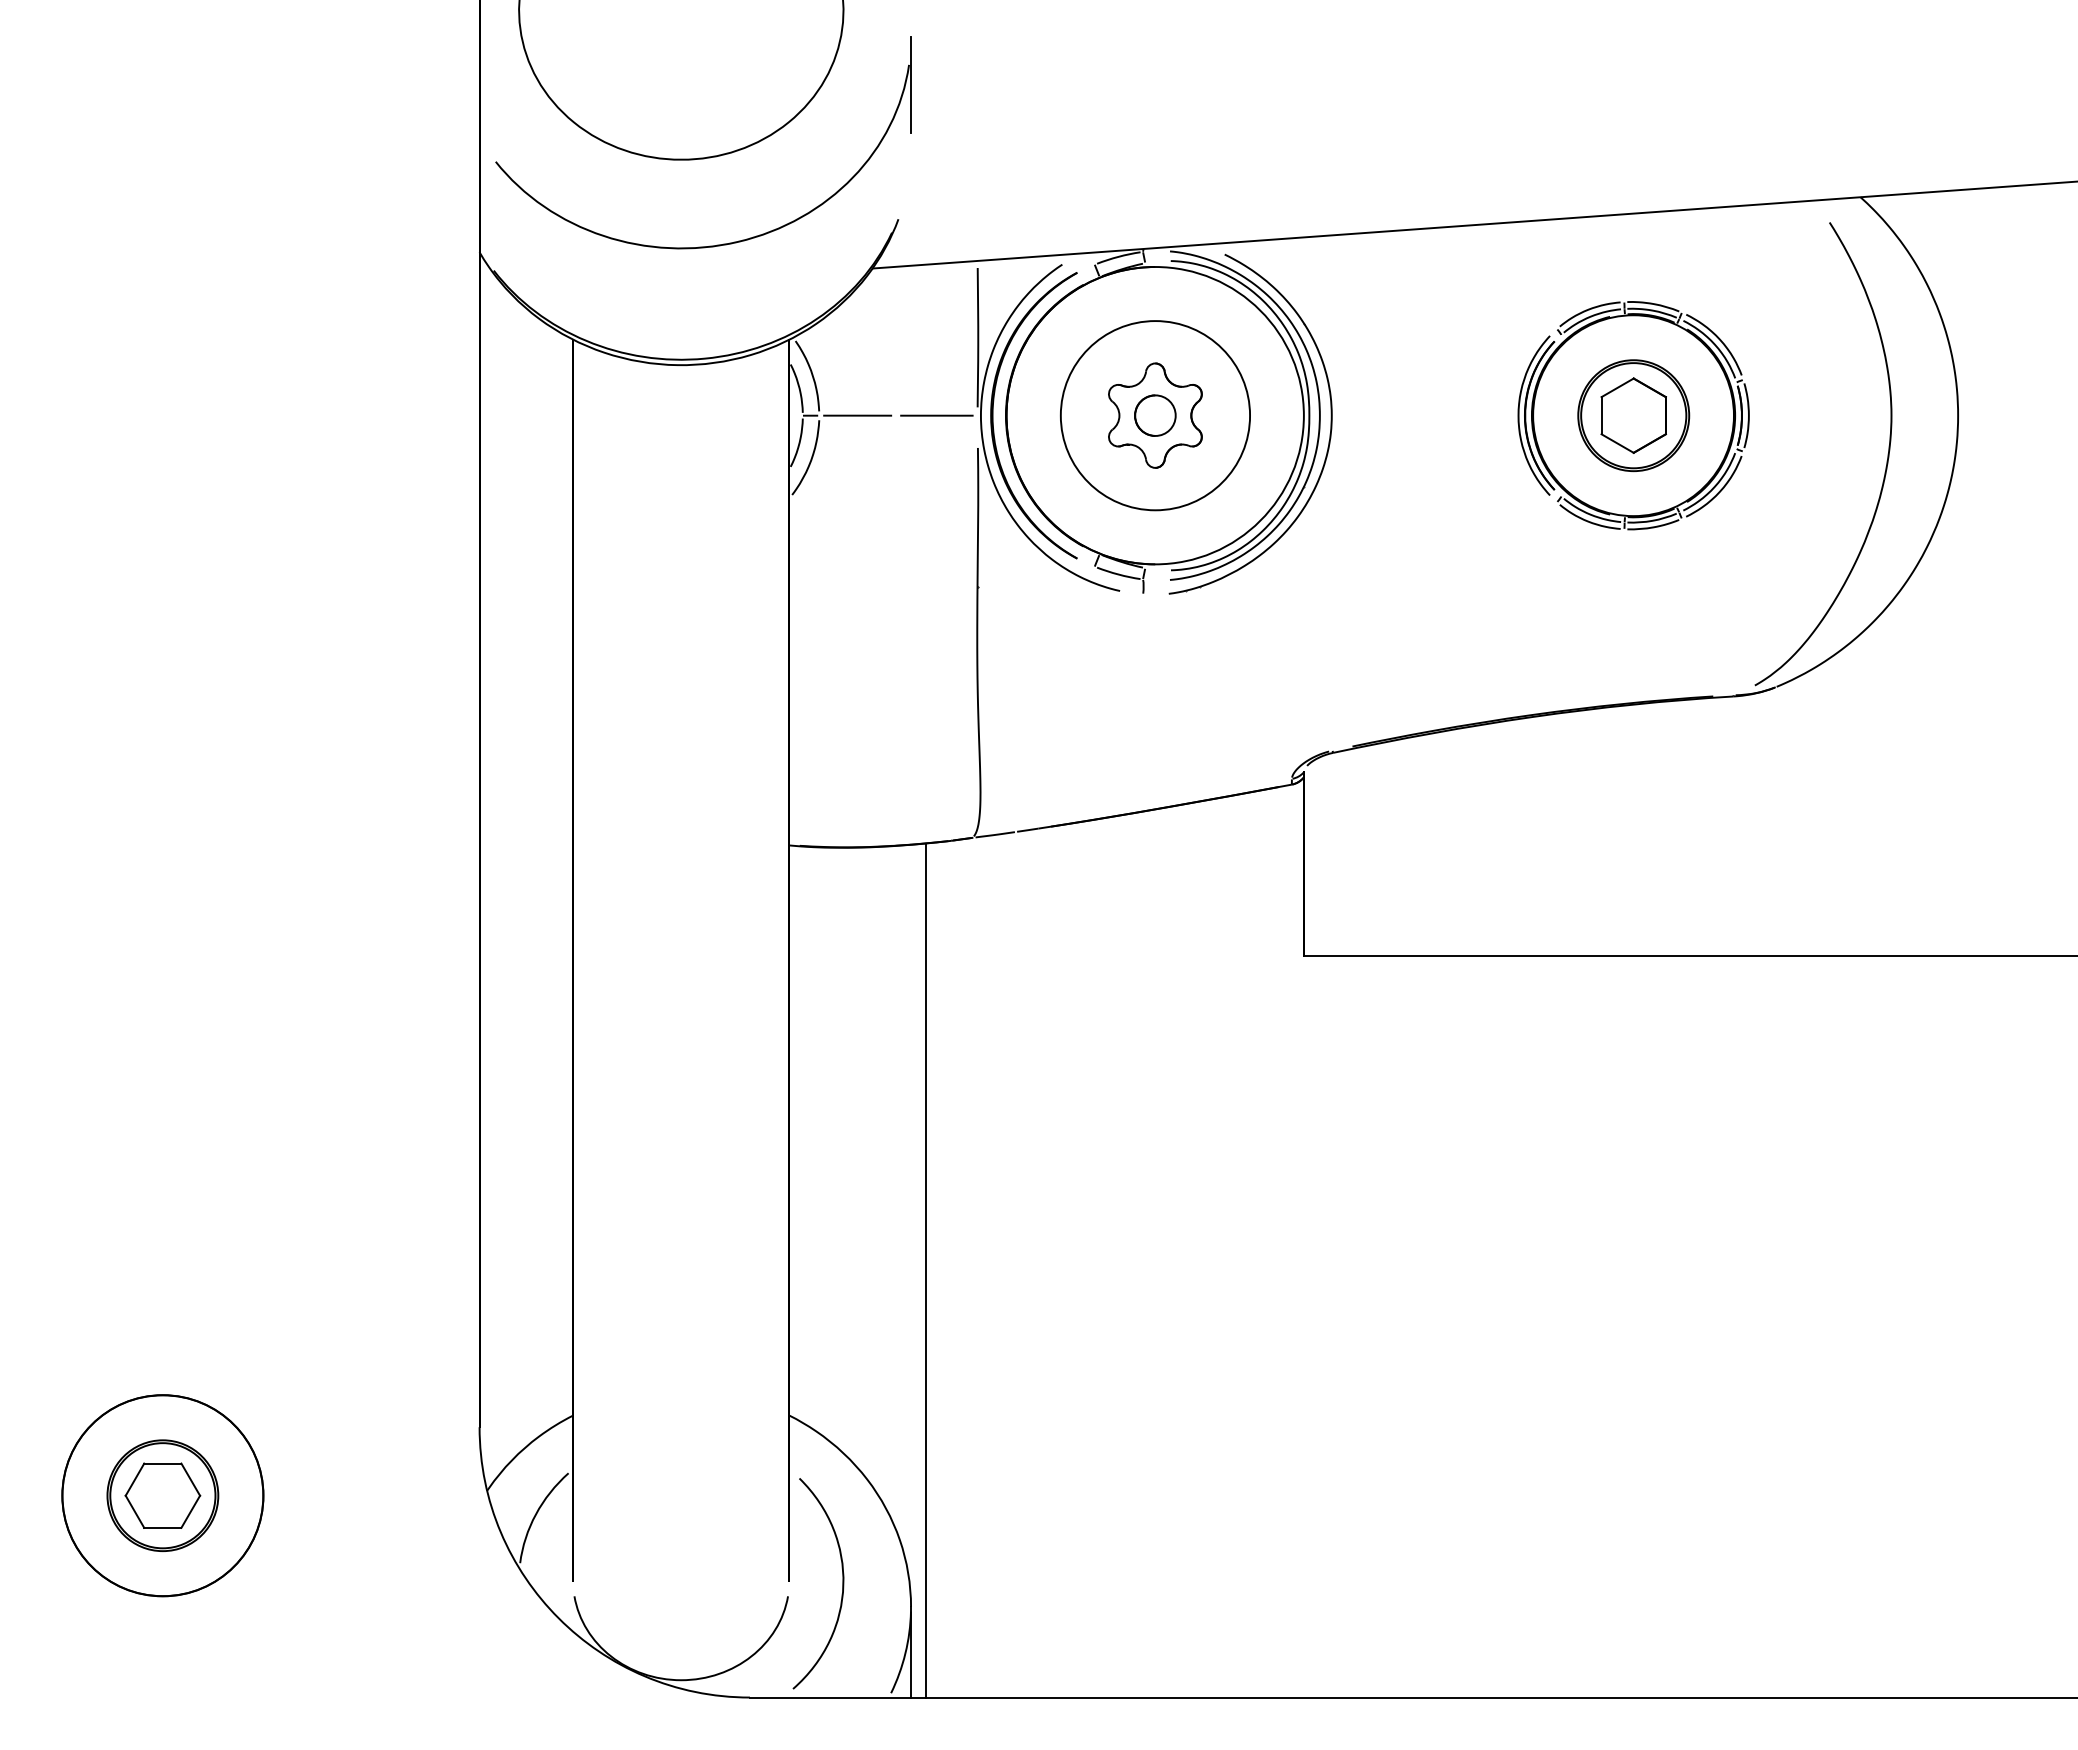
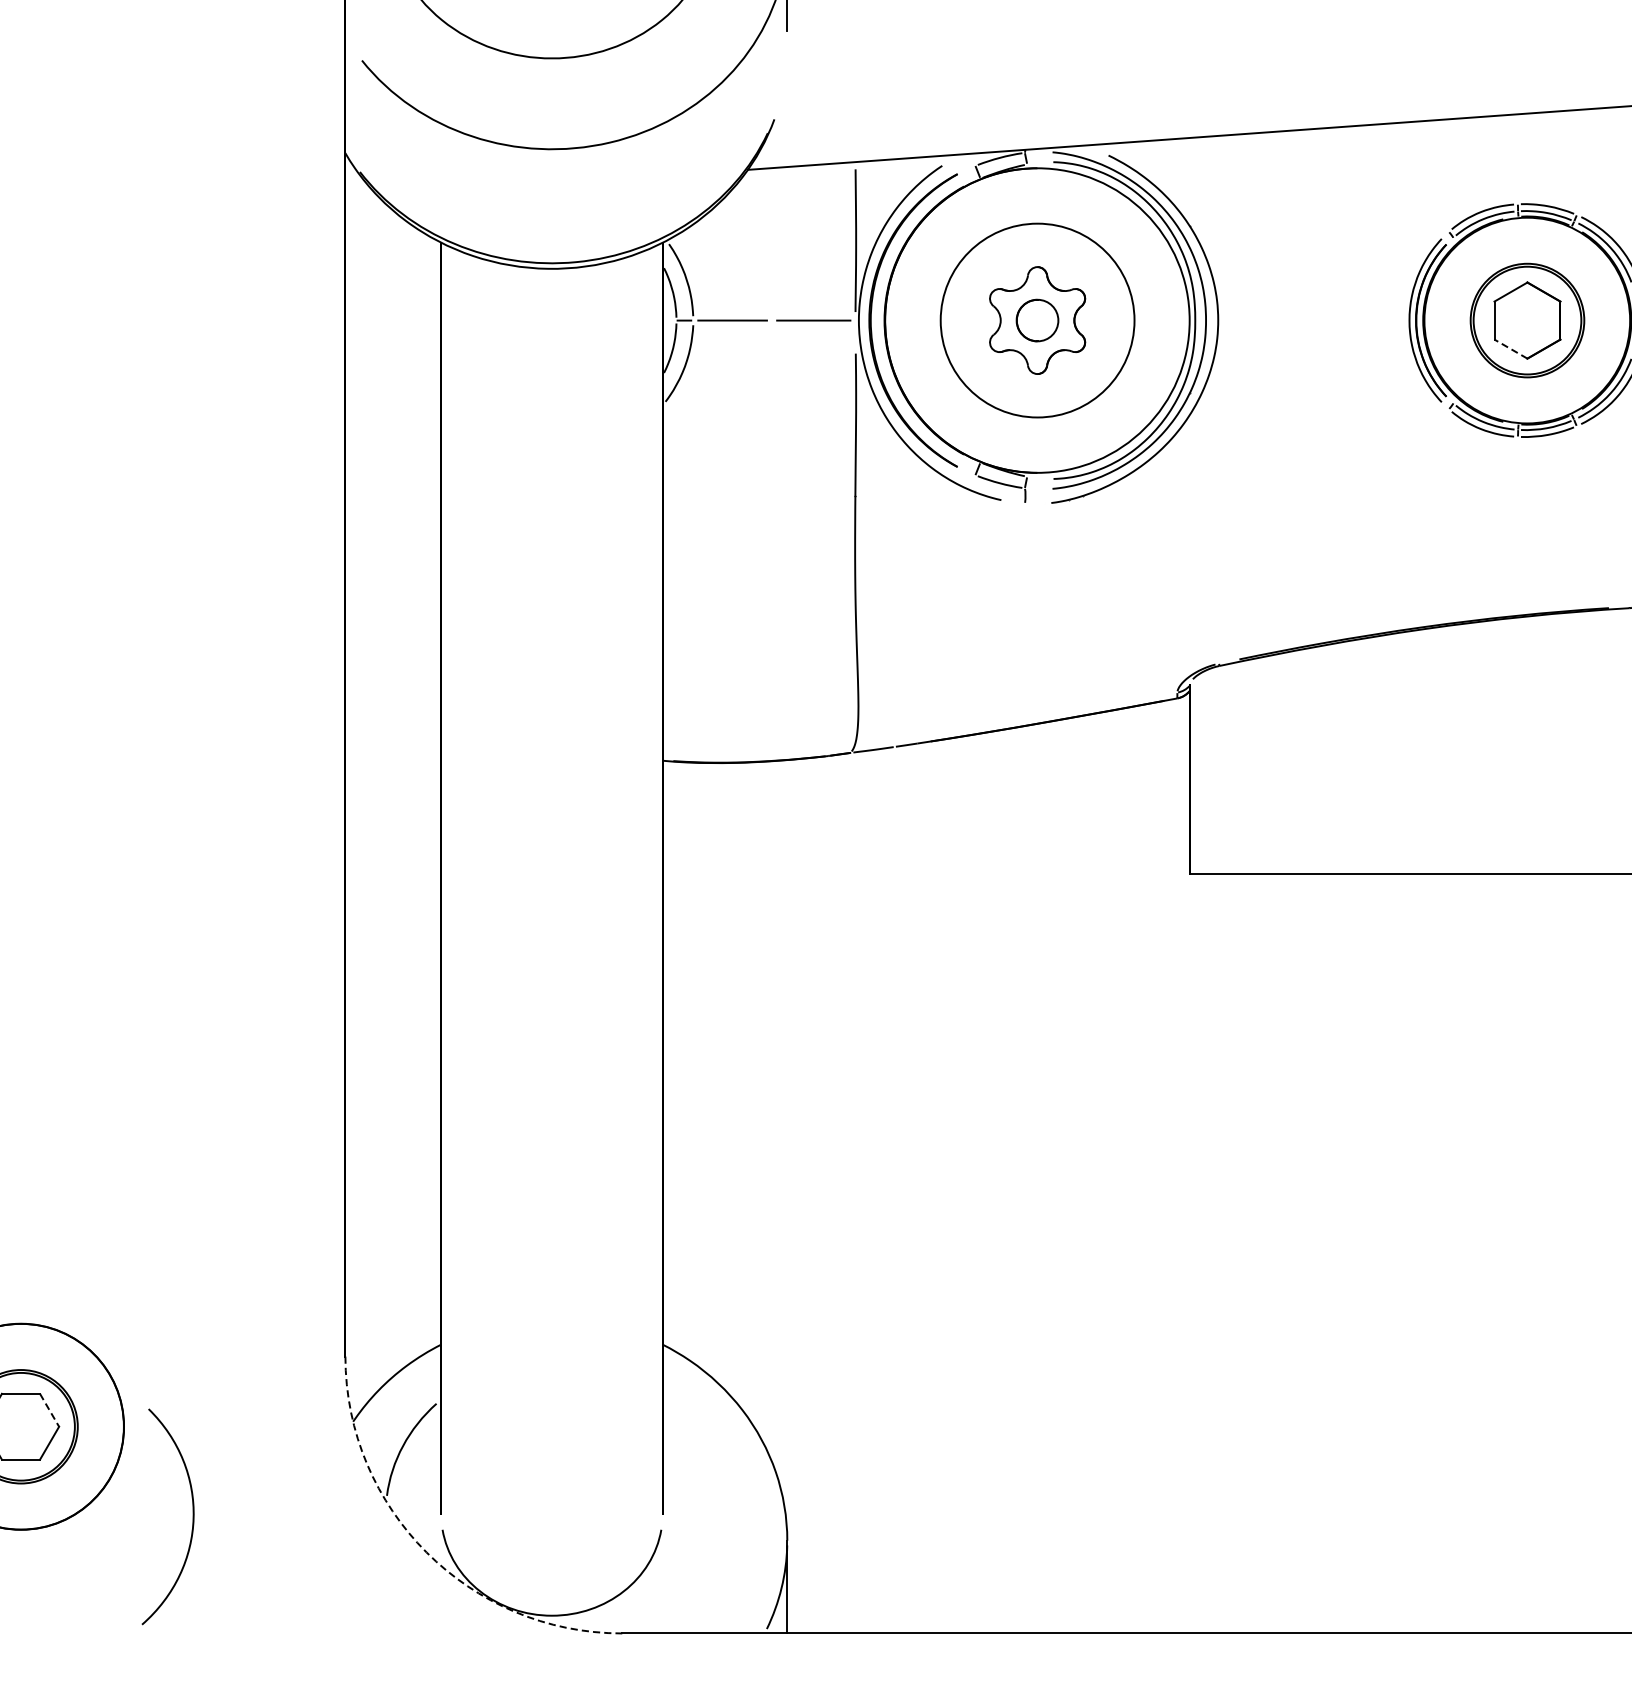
line: (1617, 443) -> (1510, 349), solid -> dashed
line: (925, 1270) -> (802, 1196), removed
line: (190, 1479) -> (49, 1410), solid -> dashed
curve: (842, 1583) -> (192, 1516), moved
arc: (558, 1618) -> (426, 1552), solid -> dashed

